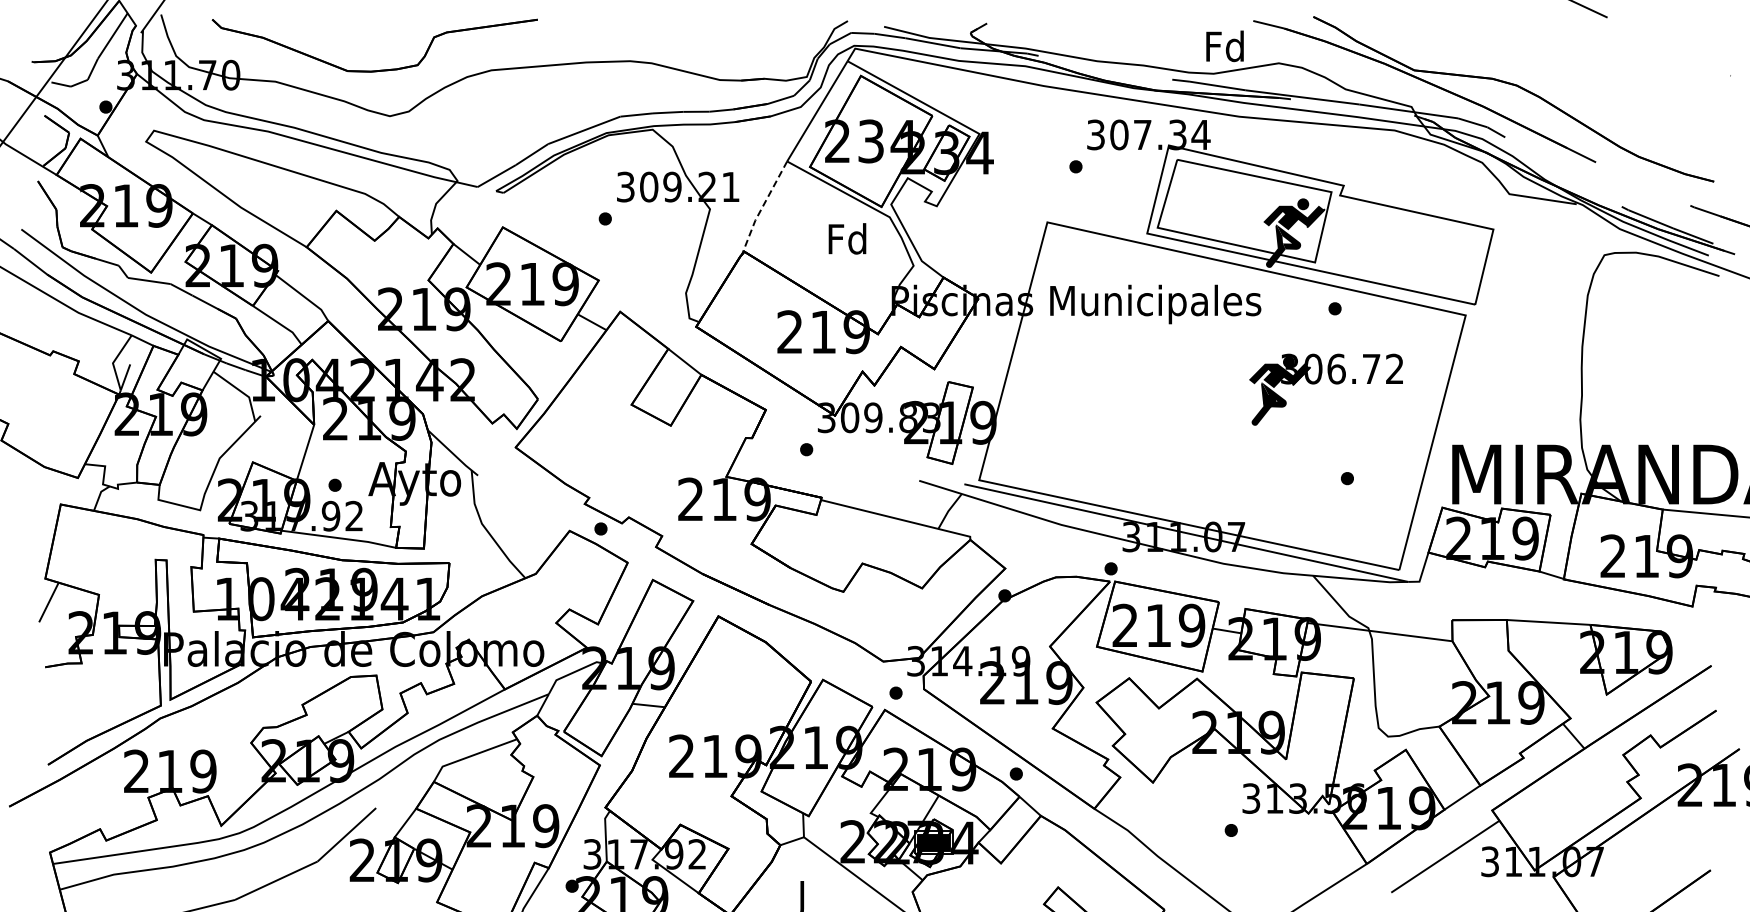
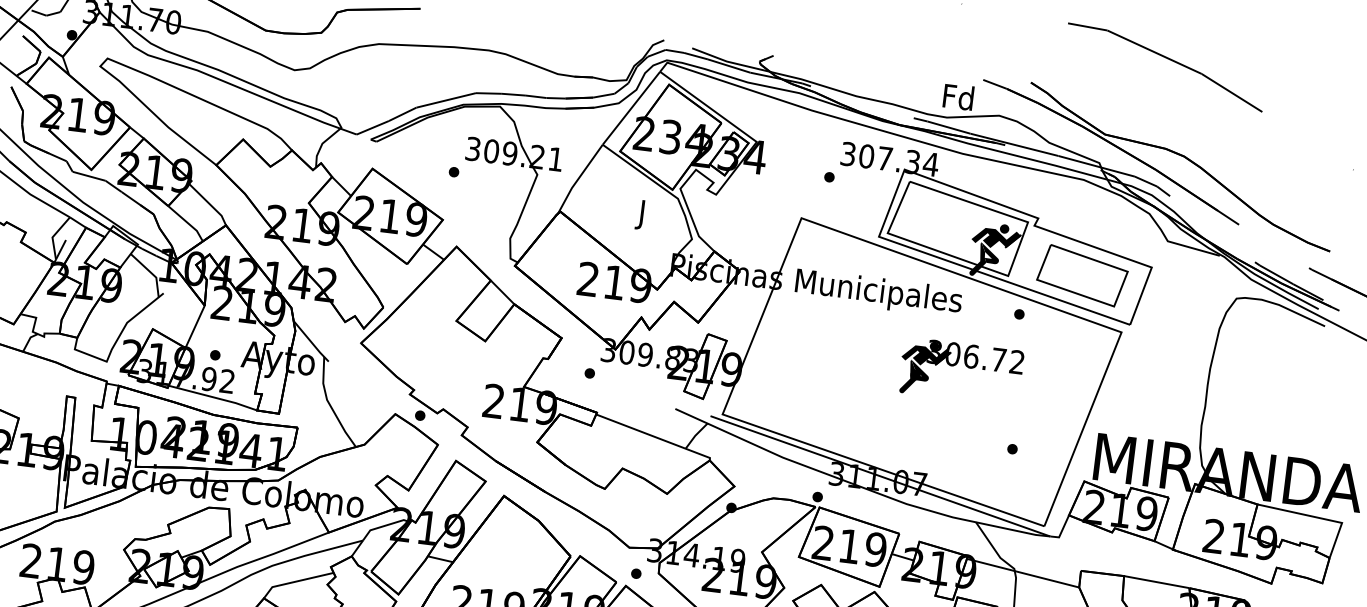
line: (762, 208) -> (578, 179), dashed -> solid
text: (847, 242) -> (642, 214), Fd -> J
part: (1407, 250) -> (1082, 275), added
part: (1331, 382) -> (966, 366), moved

